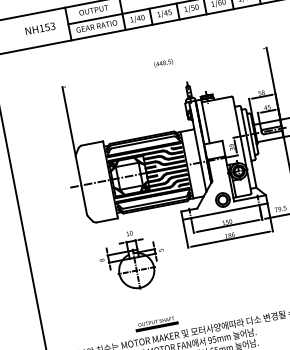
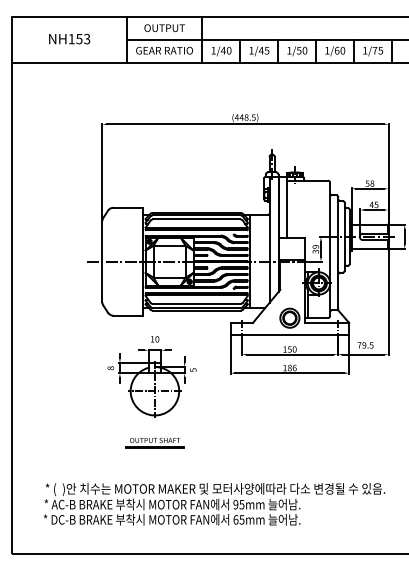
text: (40, 28) -> (69, 38), moved
line: (164, 67) -> (245, 124), added
part: (156, 323) -> (154, 442), moved

